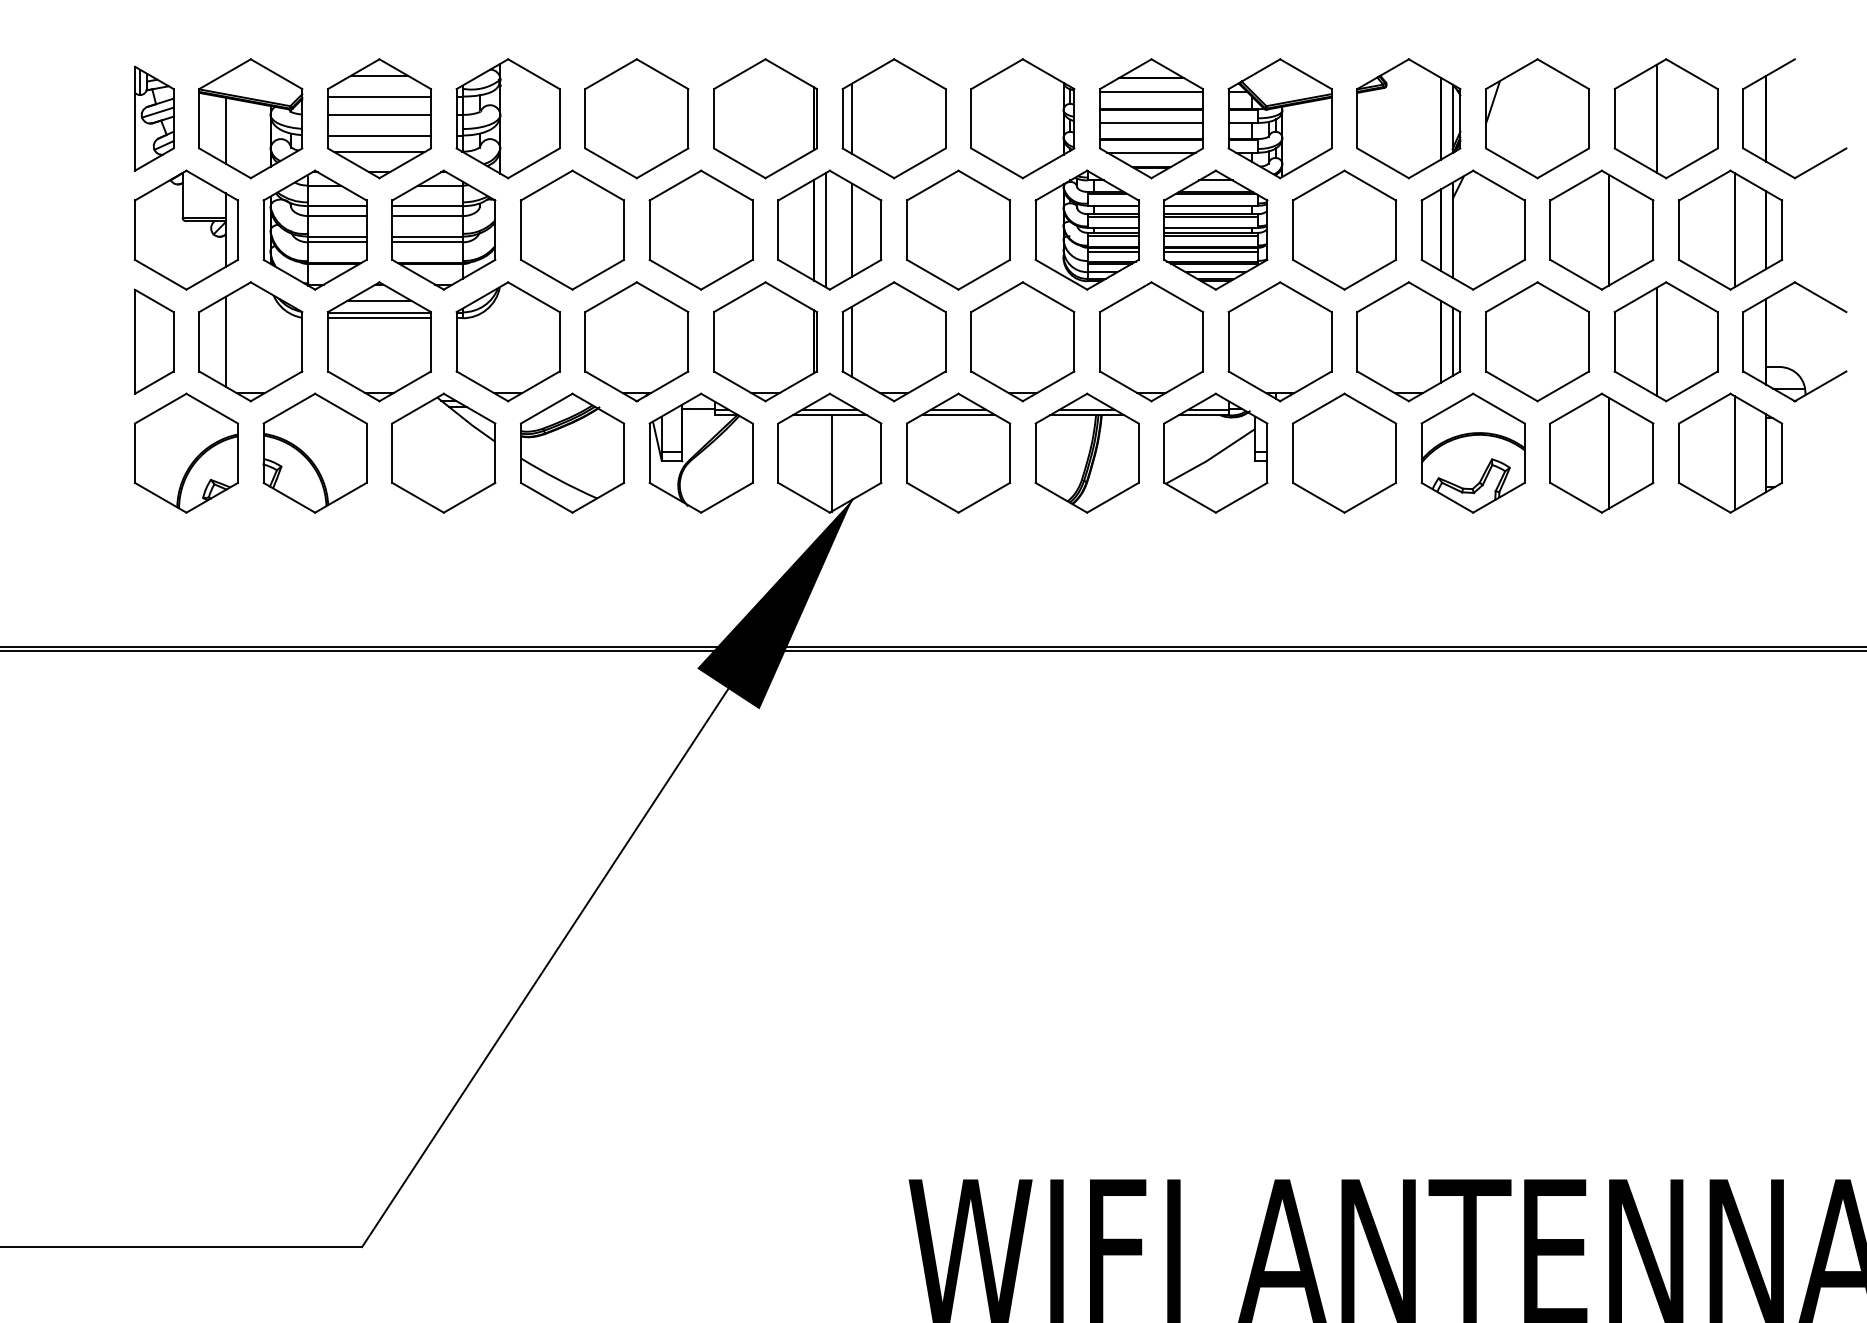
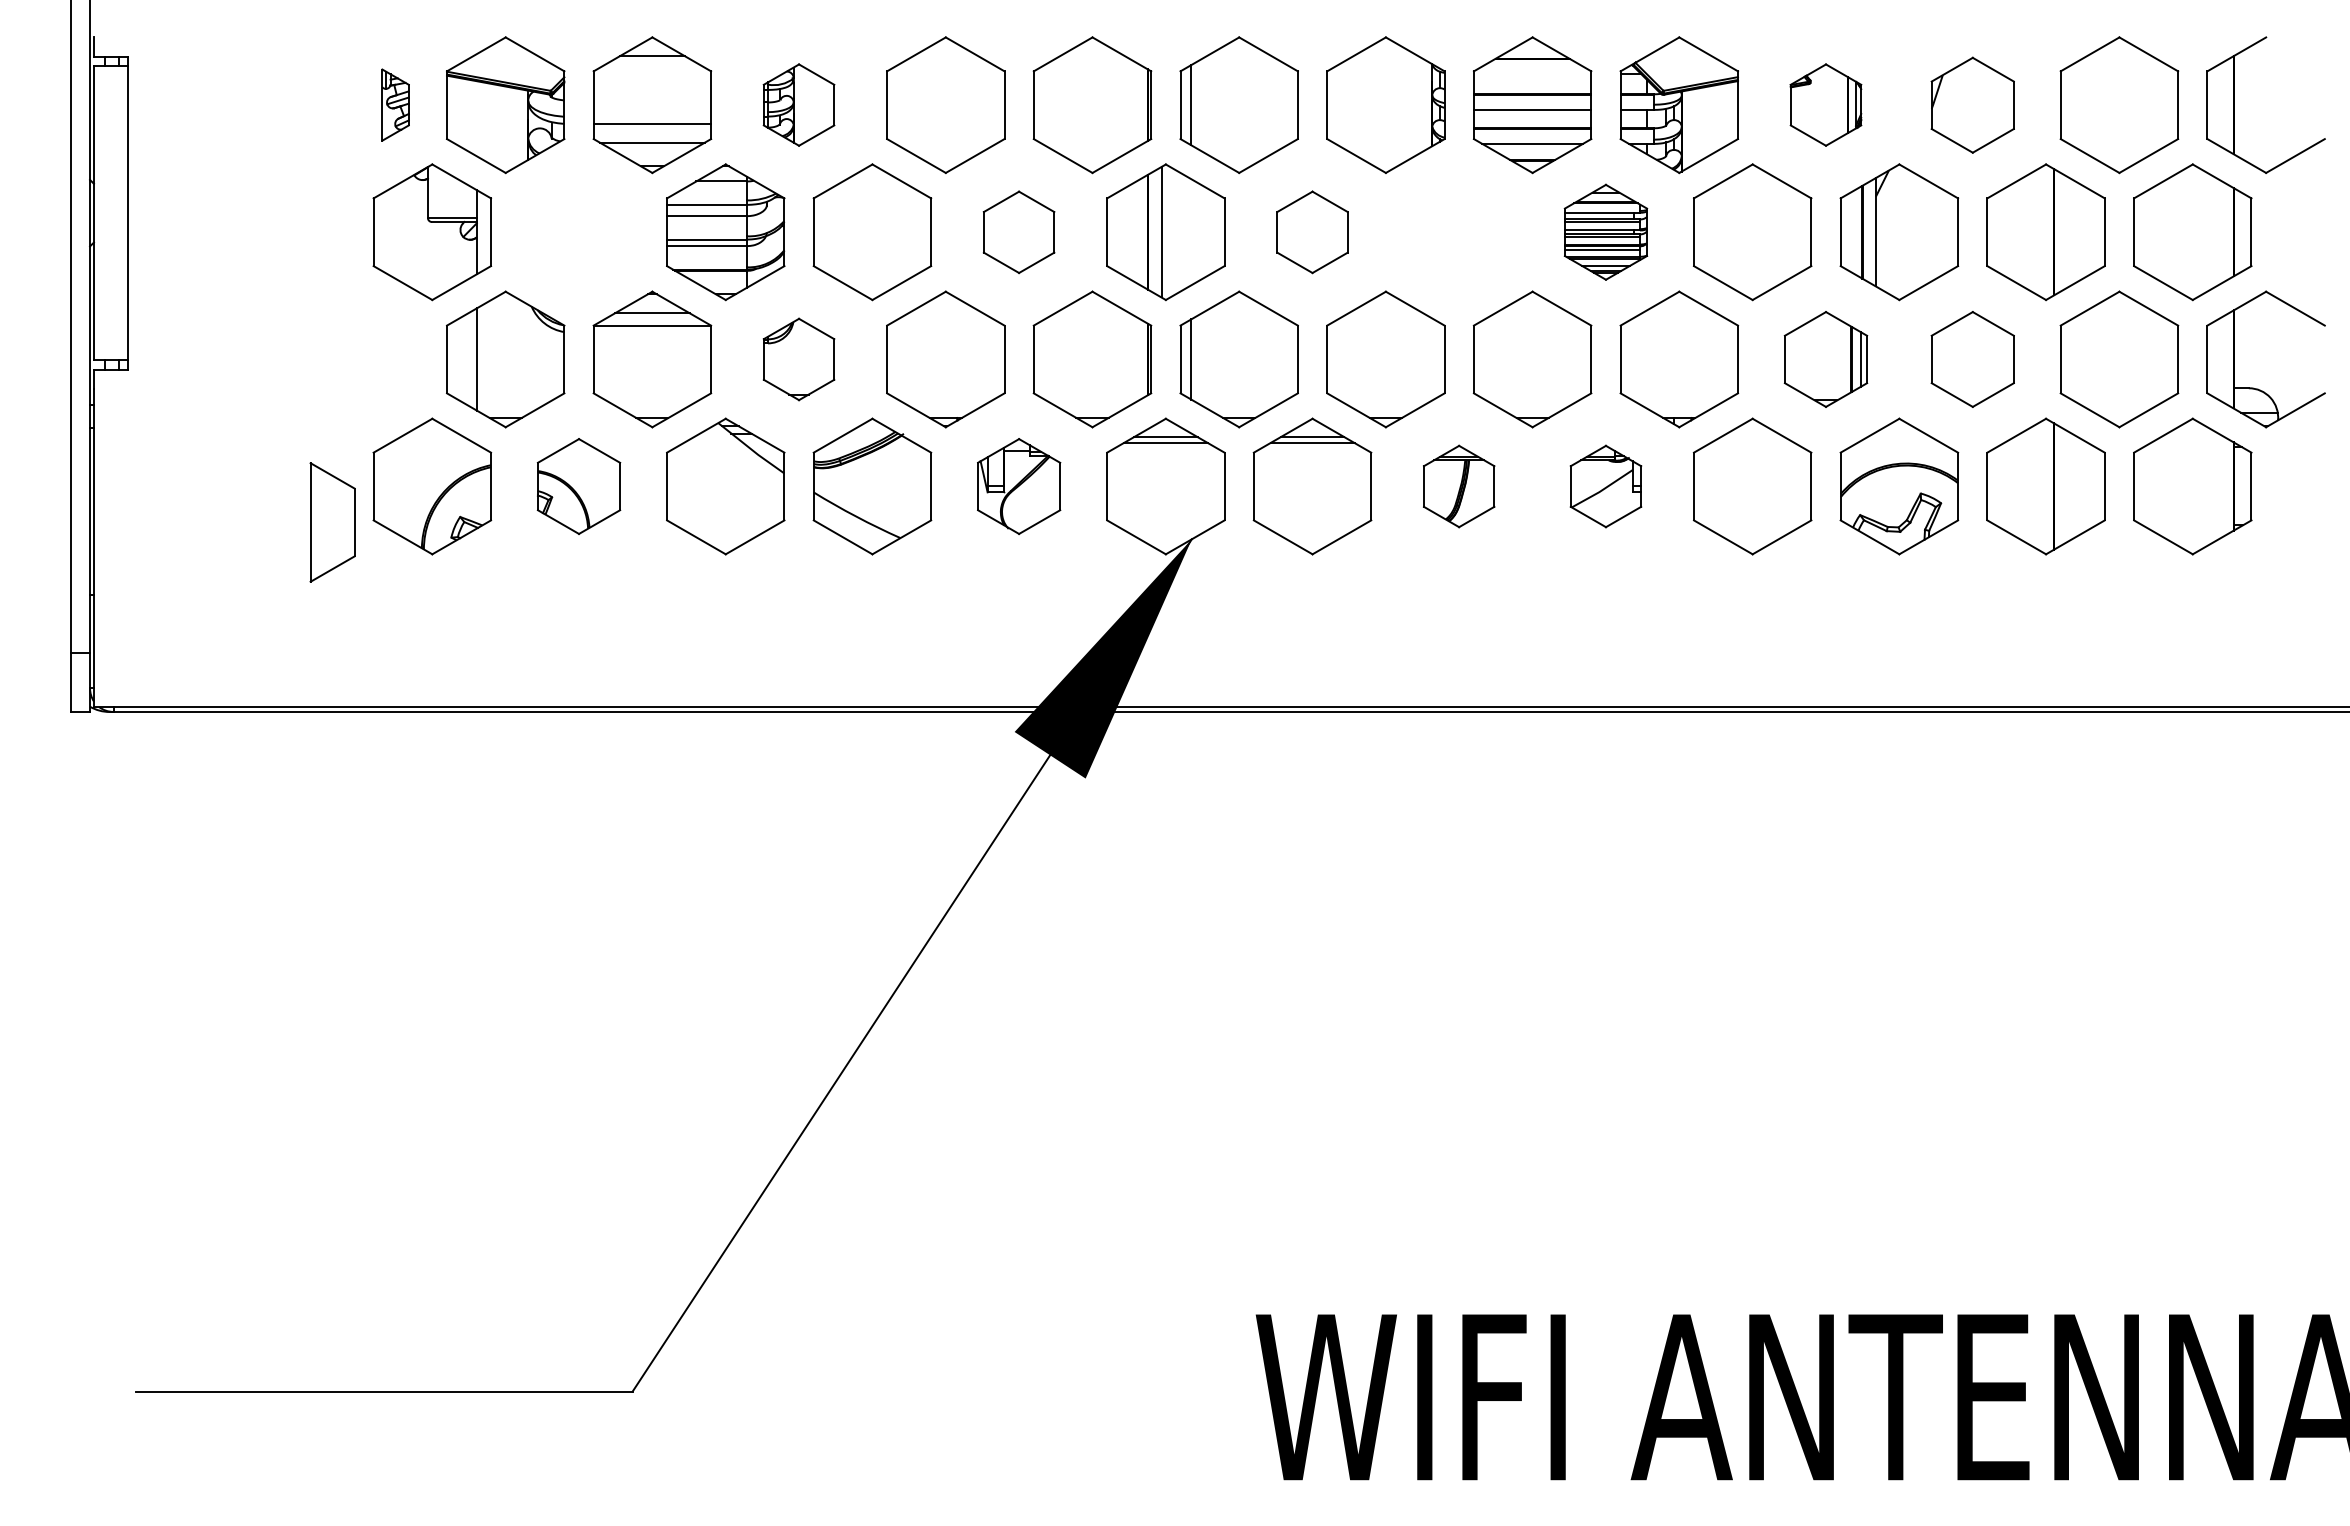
line: (1151, 91) -> (1532, 74), removed
line: (379, 96) -> (652, 79), removed
line: (379, 114) -> (652, 100), removed
part: (154, 118) -> (395, 104), size x0.6
part: (507, 118) -> (798, 104), size x0.6
part: (1408, 118) -> (1825, 104), size x0.6
line: (1656, 118) -> (2108, 104), removed
part: (1537, 119) -> (1972, 105), size x0.7
line: (225, 130) -> (476, 118), removed
line: (1735, 229) -> (2198, 231), removed
part: (314, 230) -> (578, 232), removed
part: (700, 230) -> (1018, 232), size x0.6
line: (852, 230) -> (1191, 232), removed
part: (958, 230) -> (1312, 232), size x0.6
part: (1086, 230) -> (1458, 232), removed
part: (1215, 230) -> (1605, 232), size x0.7
line: (379, 318) -> (652, 332), removed
part: (154, 341) -> (332, 522), moved
part: (507, 341) -> (798, 359), size x0.6
part: (1408, 341) -> (1825, 359), size x0.7
part: (1537, 341) -> (1972, 359), size x0.7
line: (1656, 341) -> (2108, 359), removed
part: (314, 453) -> (578, 486), size x0.7
part: (700, 453) -> (1018, 486), size x0.7
part: (1086, 453) -> (1458, 486), size x0.6
part: (1215, 453) -> (1605, 486), size x0.6
line: (1735, 453) -> (2198, 486), removed
line: (832, 462) -> (1168, 497), removed

